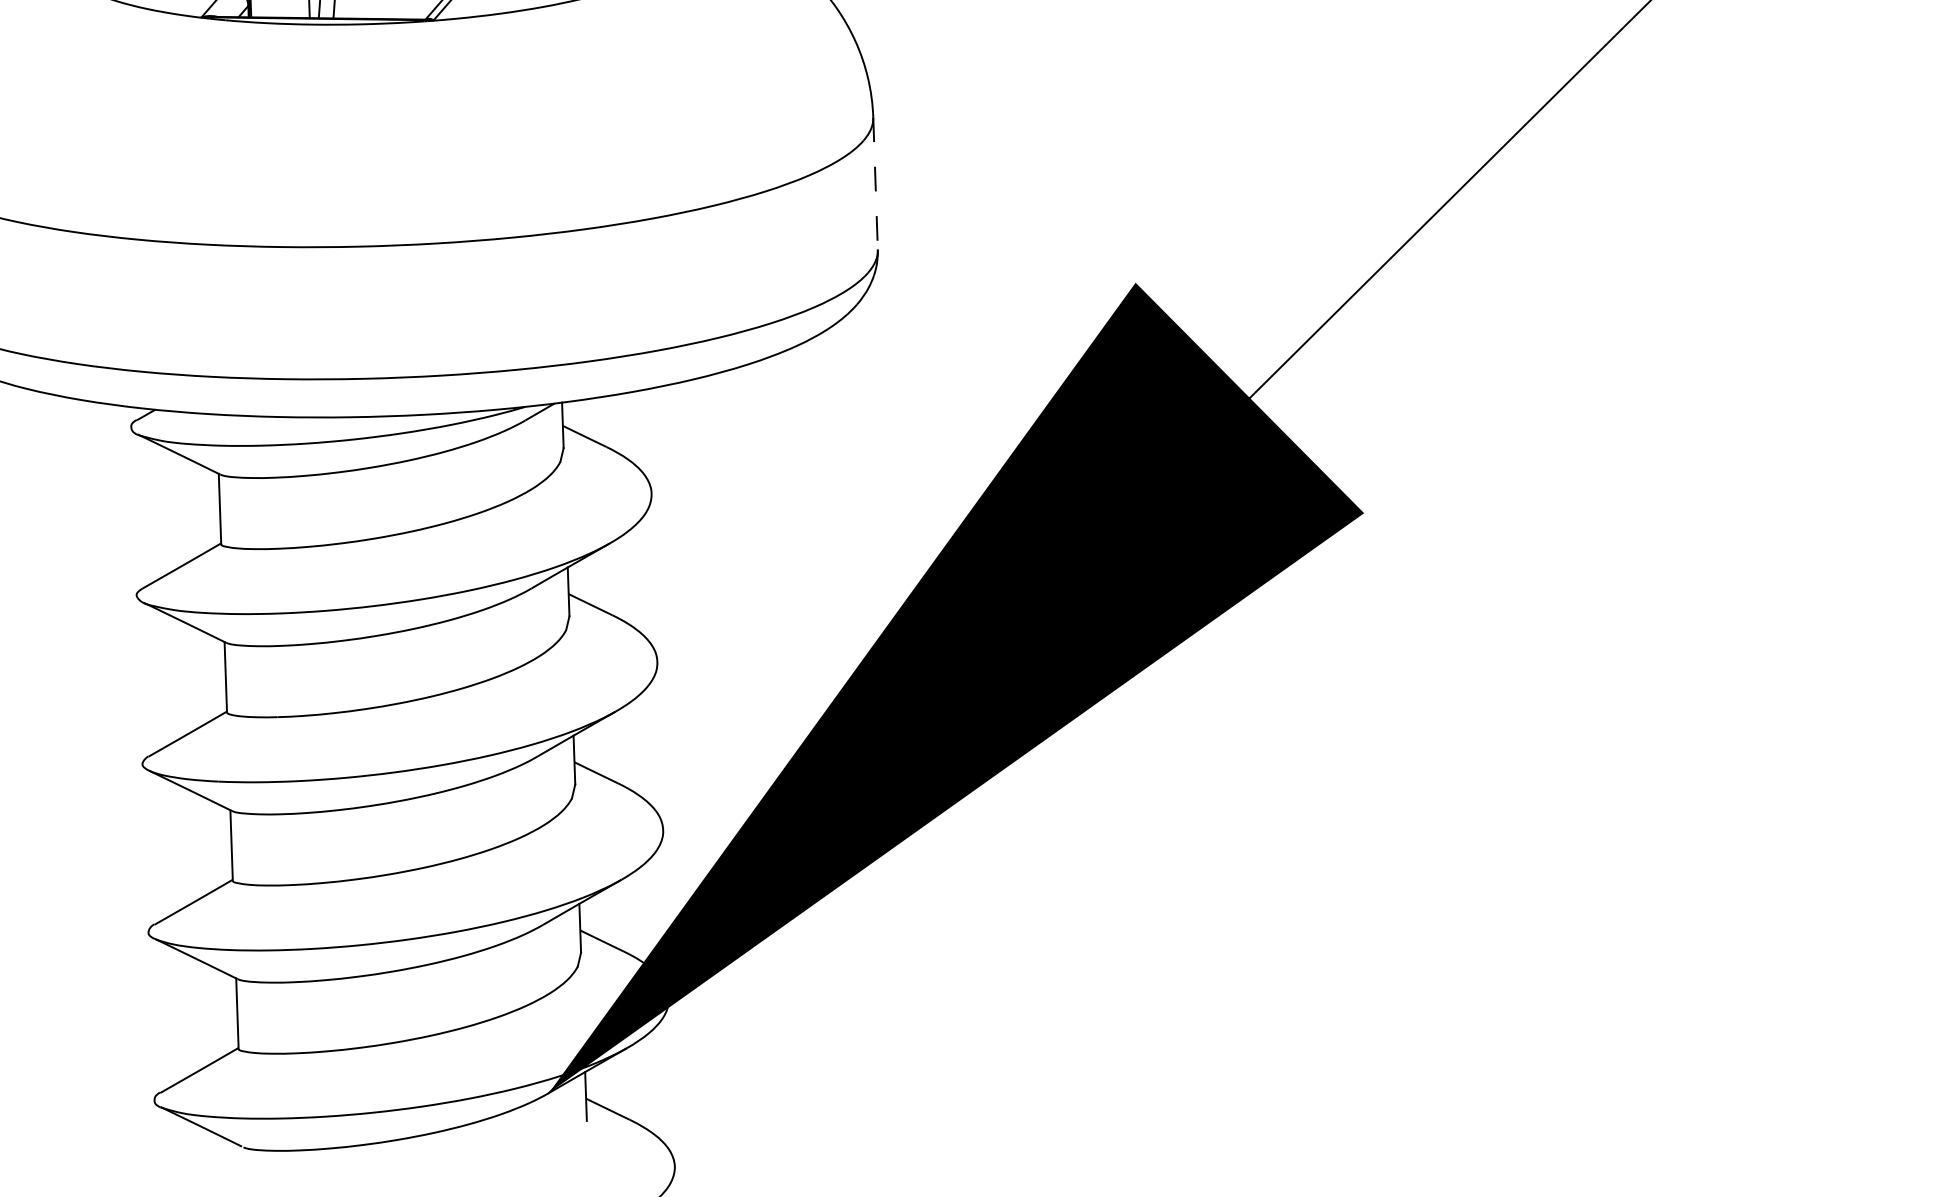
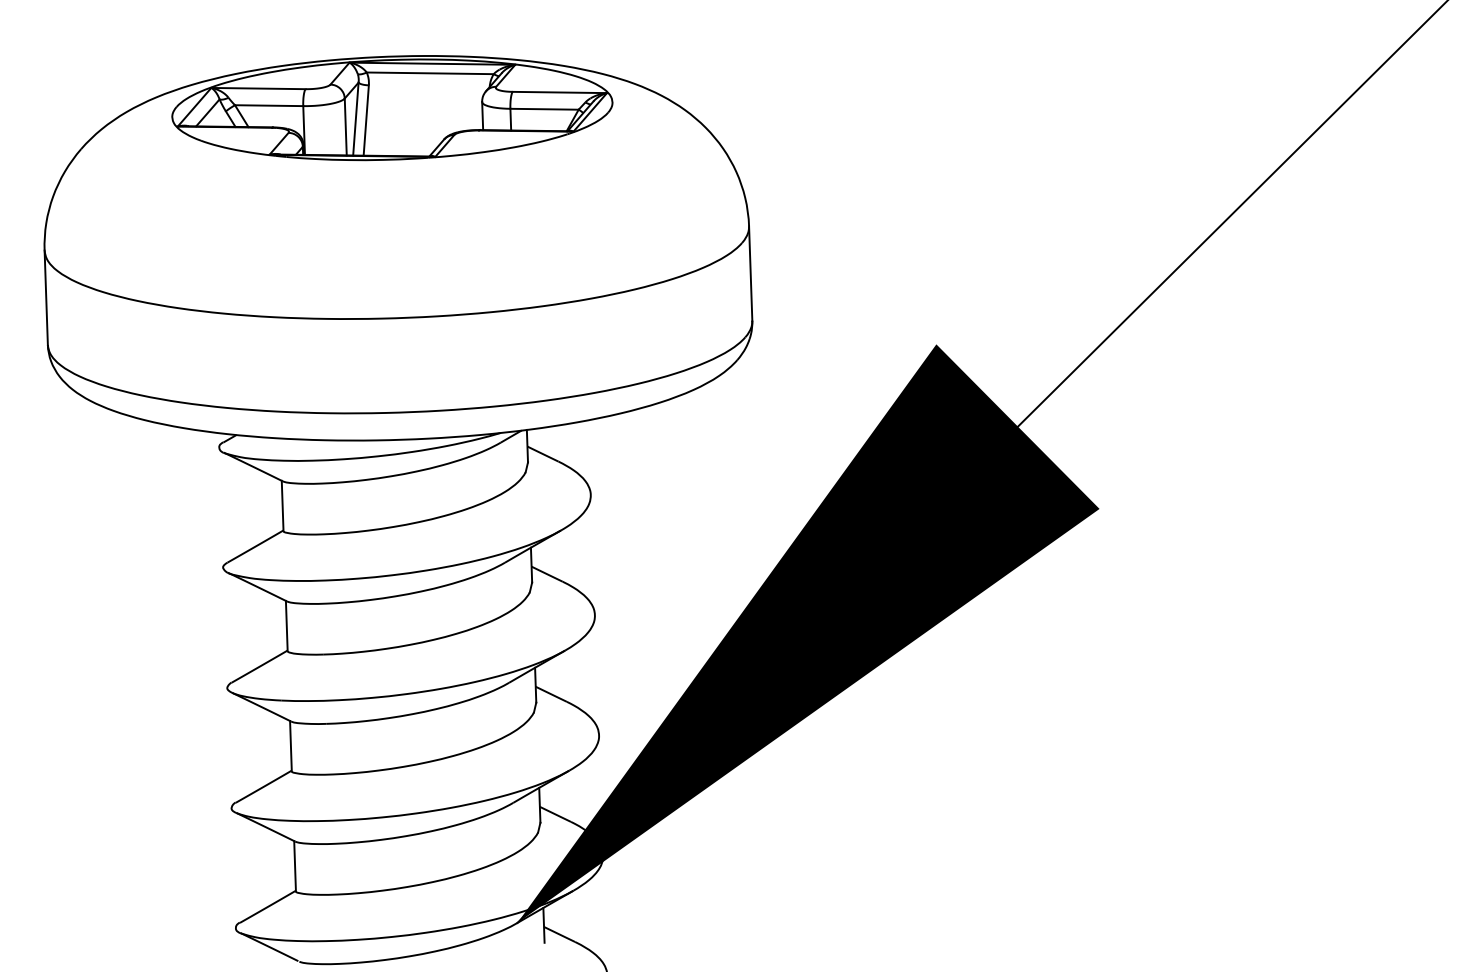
line: (875, 184) -> (750, 274), dashed -> solid

